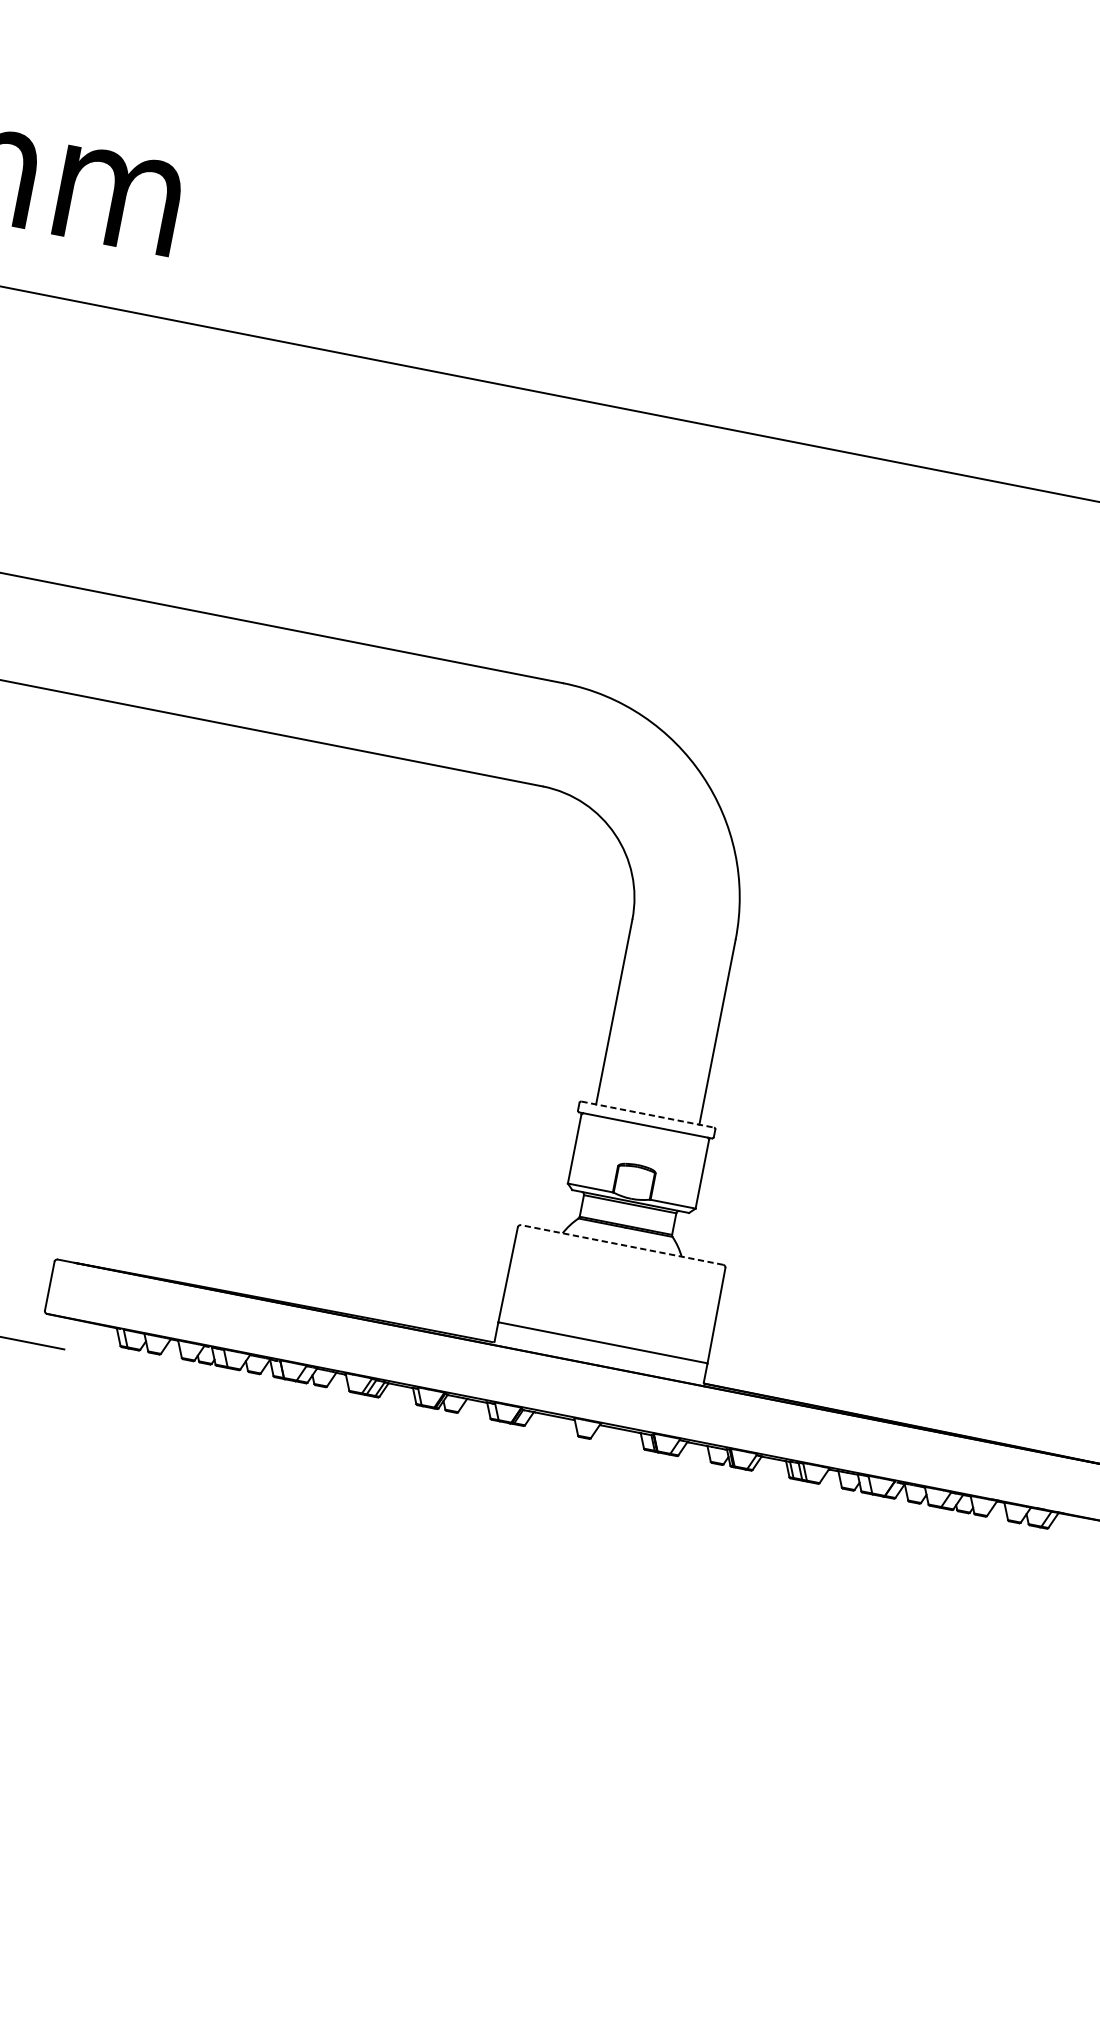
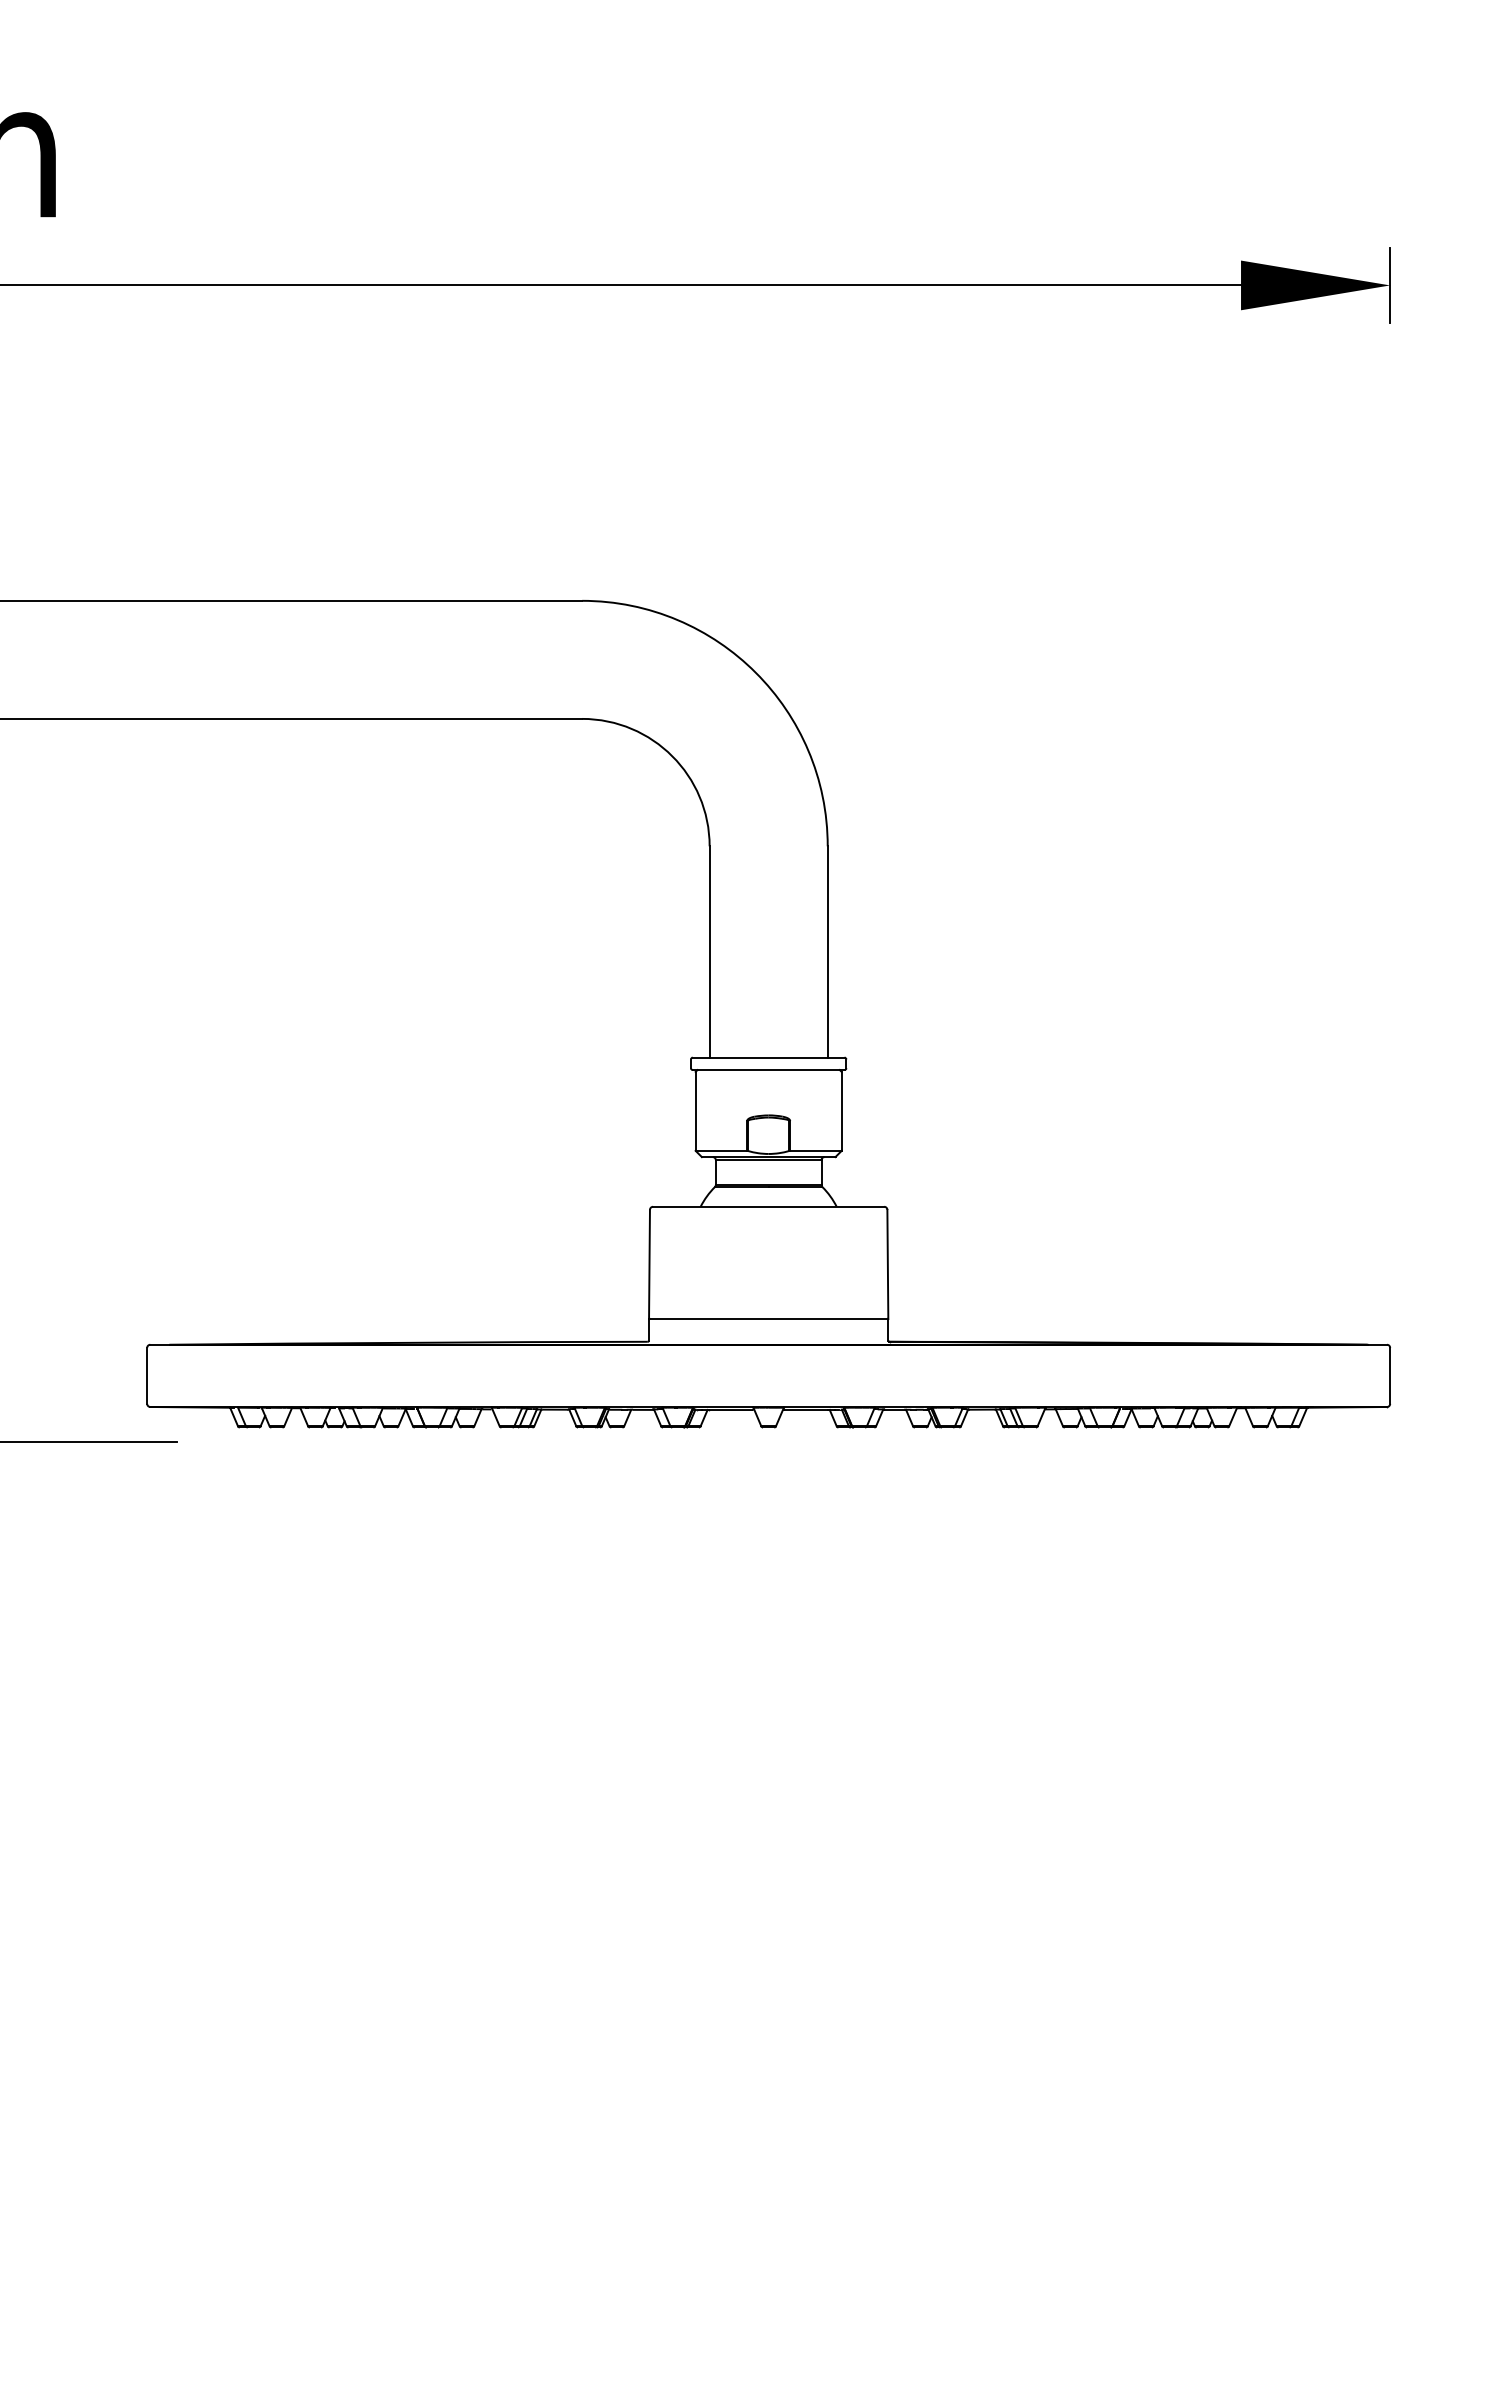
line: (647, 1114) -> (768, 1057), dashed -> solid
line: (622, 1244) -> (768, 1206), dashed -> solid

